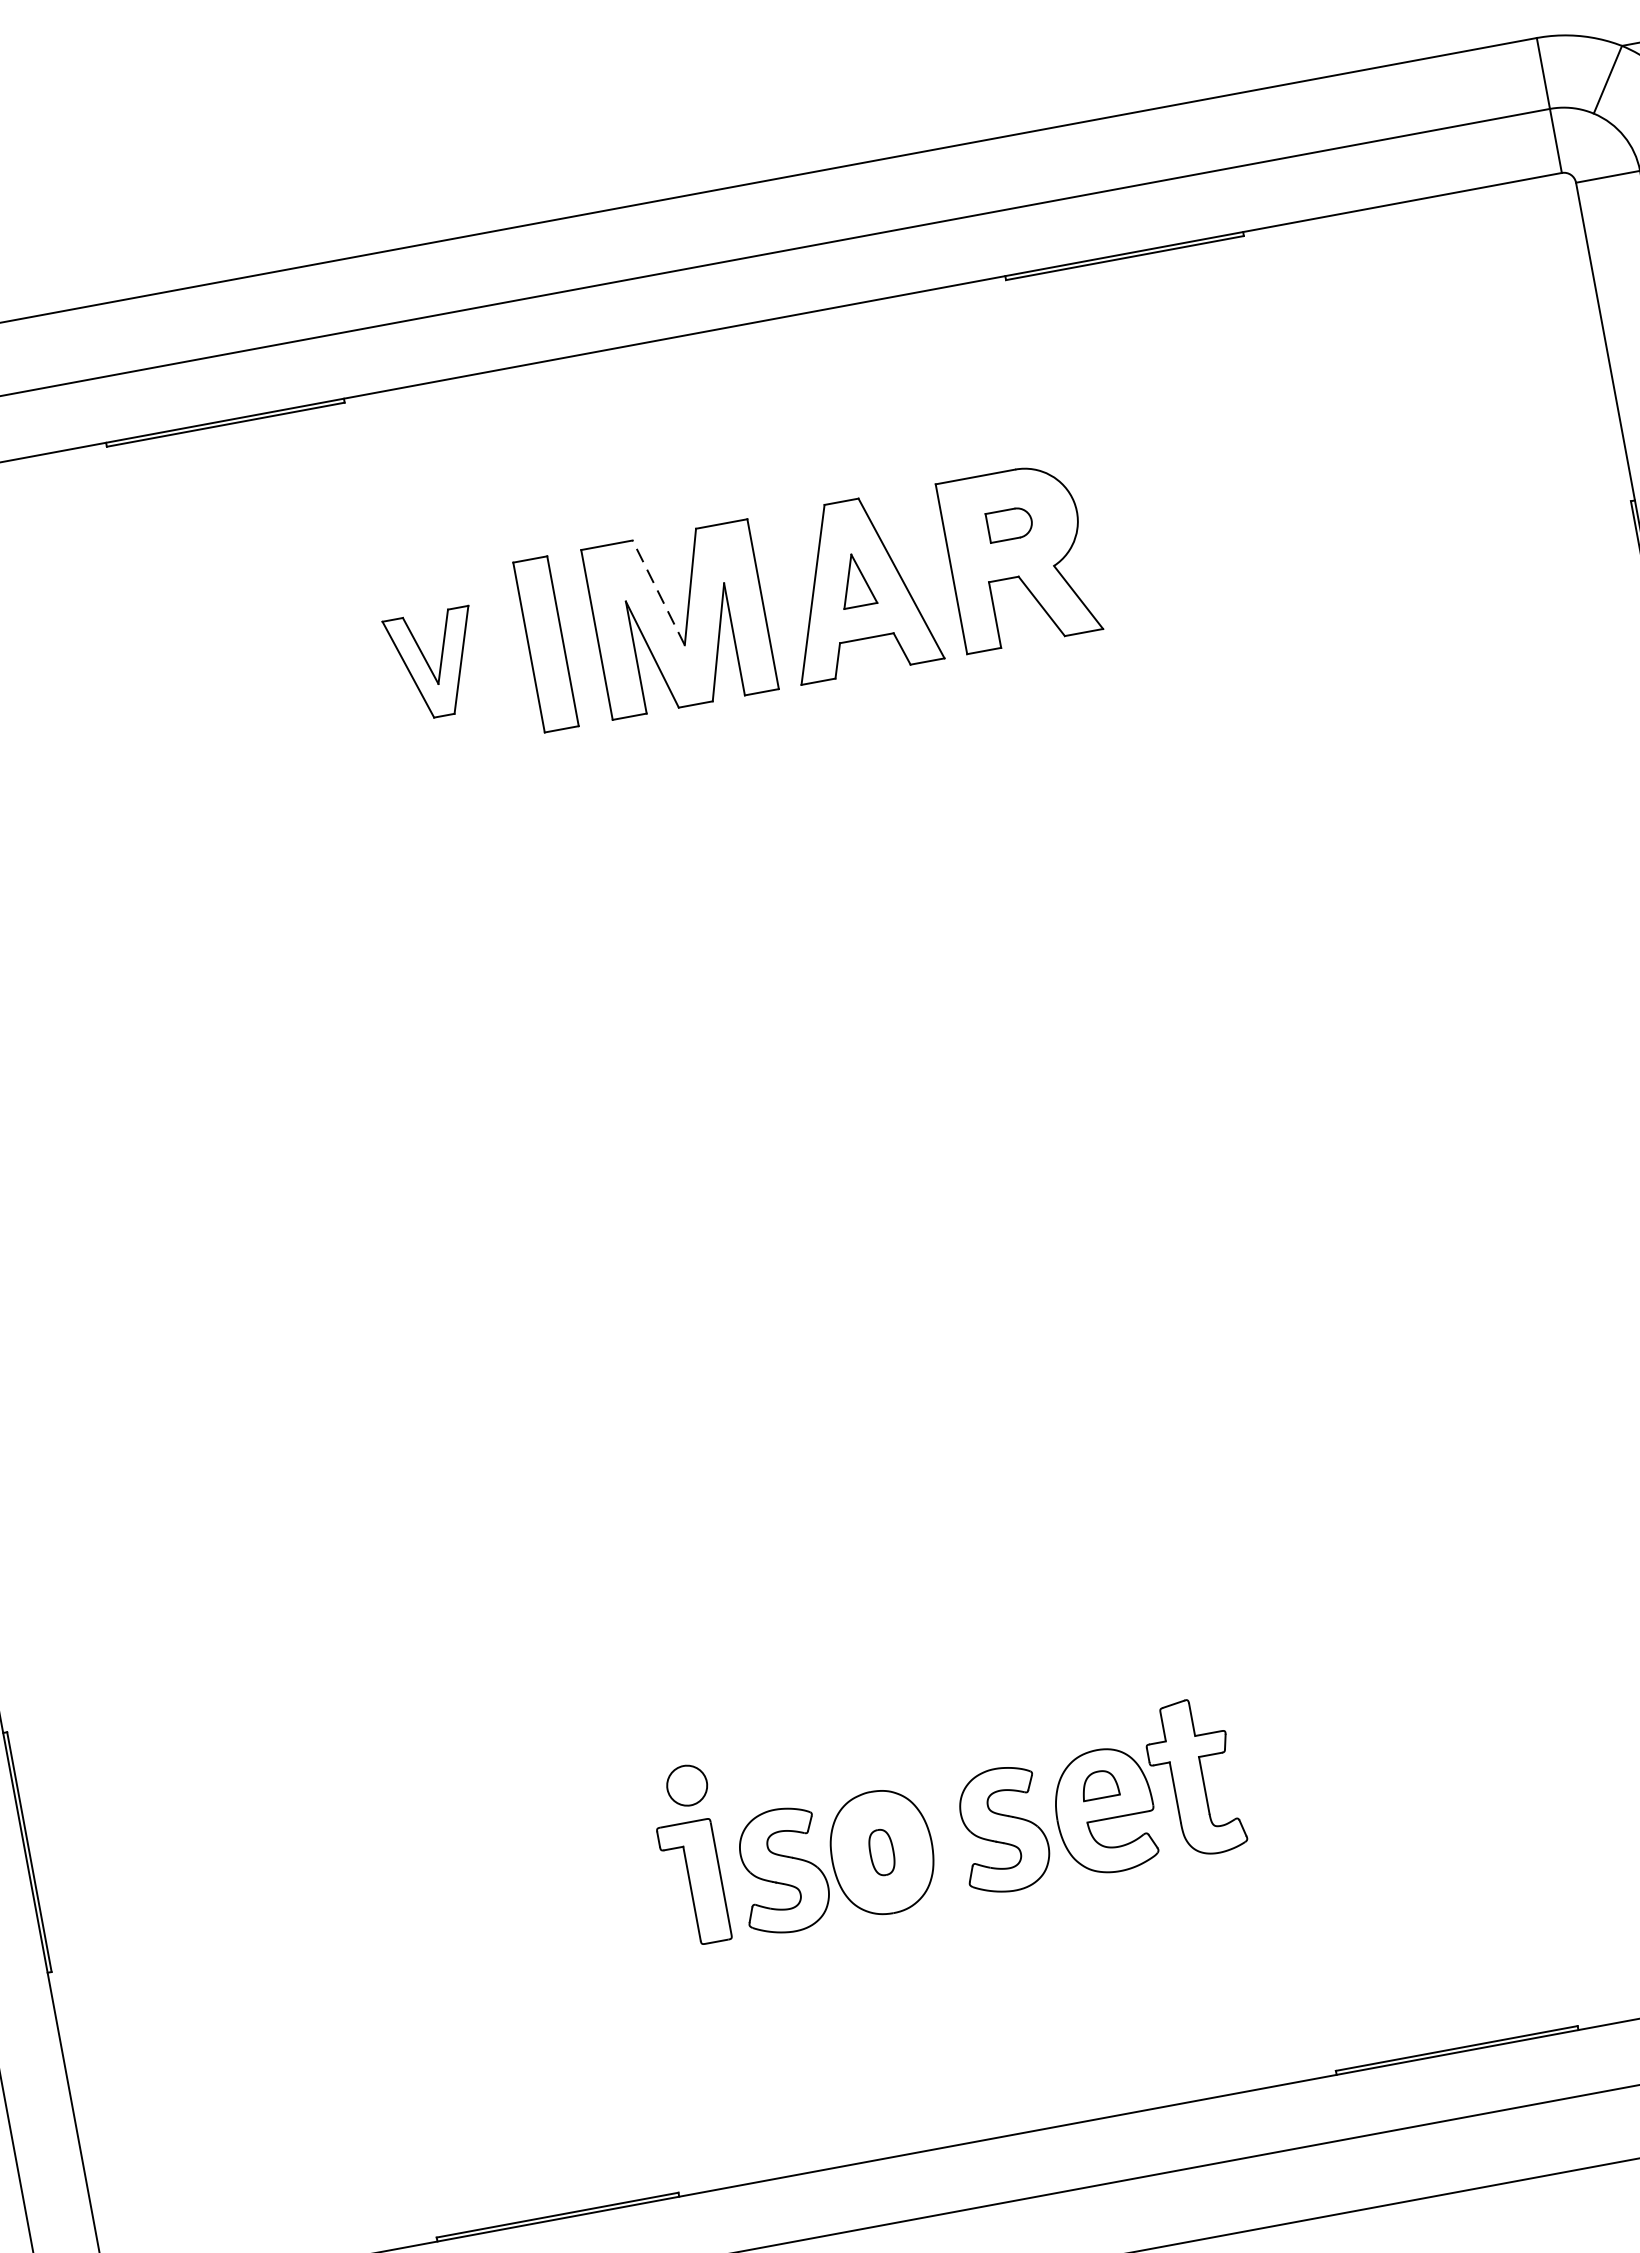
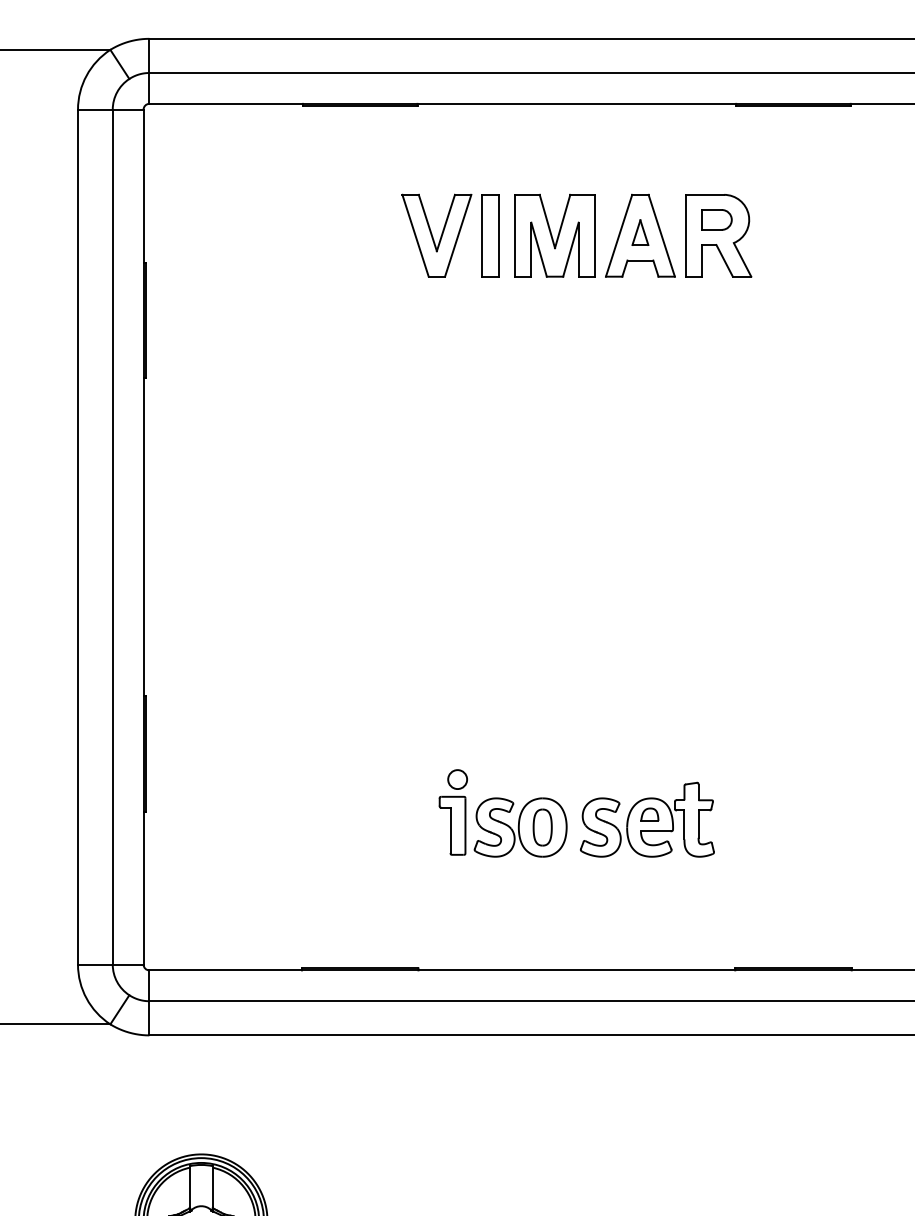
part: (1008, 523) -> (716, 219), size x1.43
line: (658, 592) -> (547, 221), dashed -> solid
part: (433, 664) -> (436, 235), size x1.67
part: (881, 1852) -> (542, 827), size x1.67

